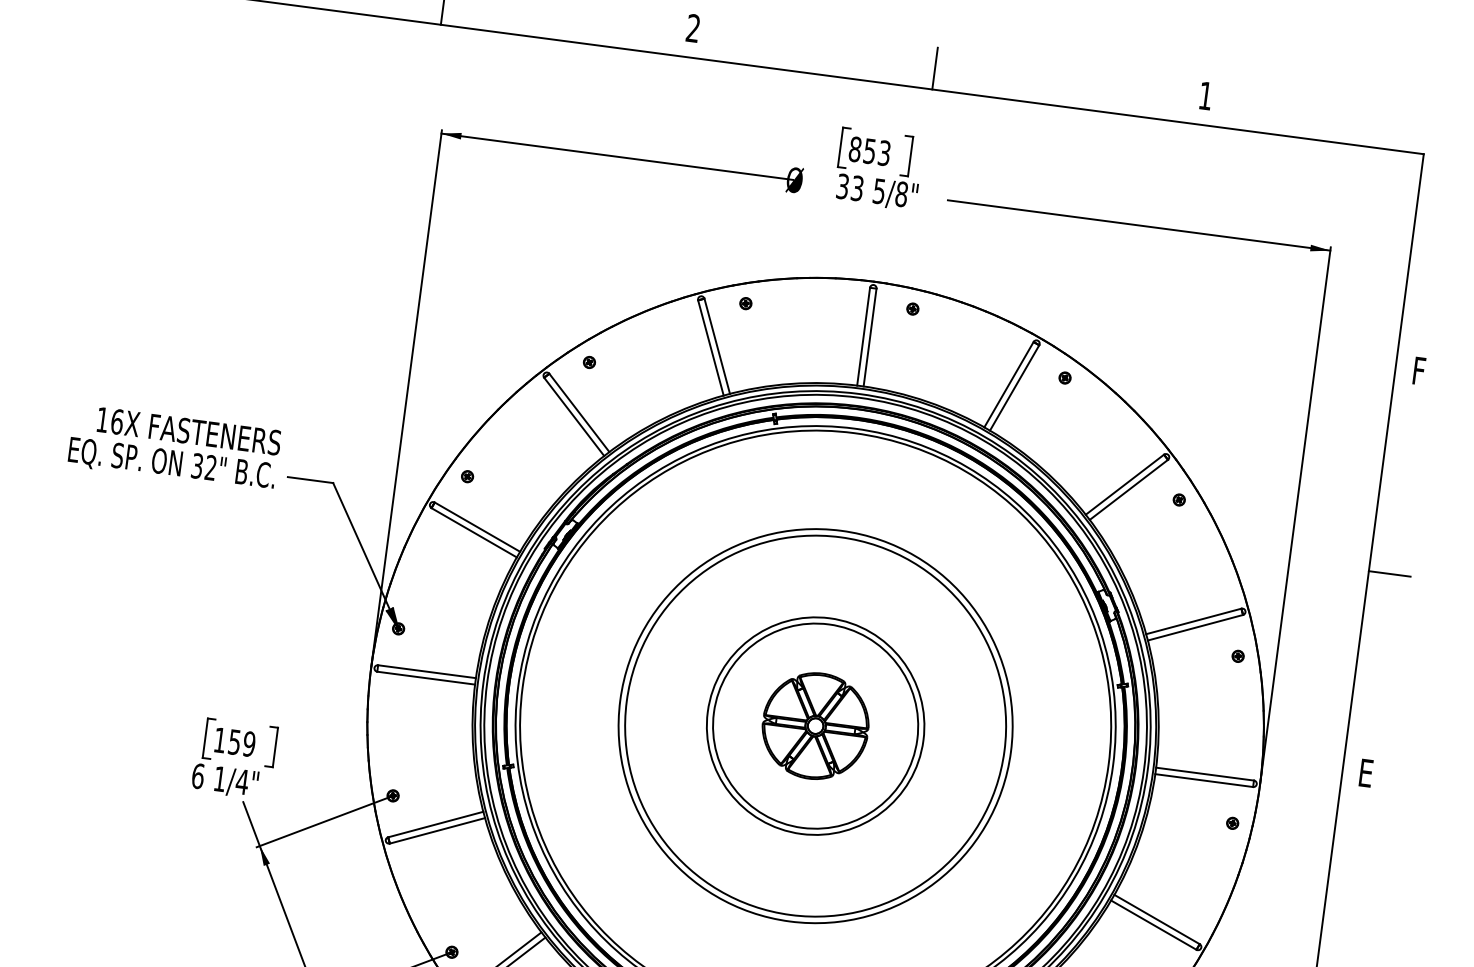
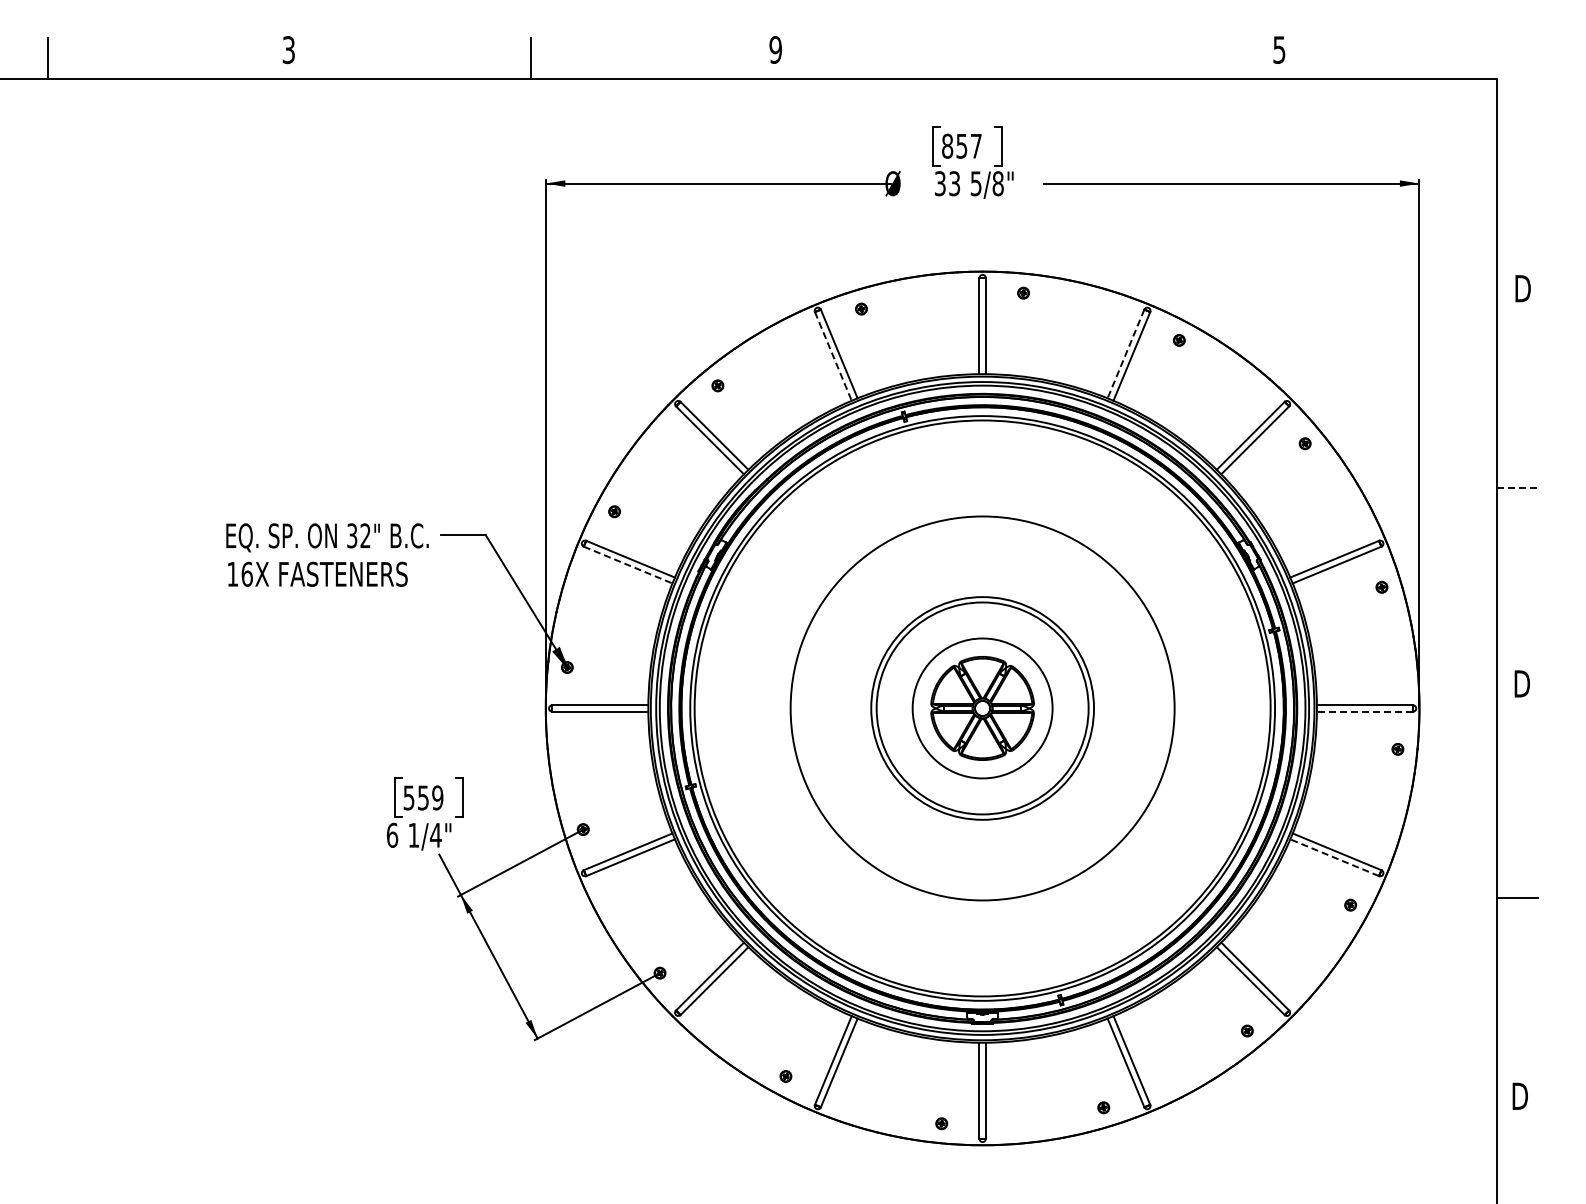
text: (693, 27) -> (775, 49), 2 -> 9
line: (935, 68) -> (1014, 57), removed
text: (1205, 95) -> (1279, 49), 1 -> 5
text: (884, 152) -> (976, 145), 853 -> 857
line: (711, 348) -> (833, 356), solid -> dashed
text: (1421, 371) -> (1522, 288), F -> D
line: (1008, 385) -> (1125, 354), solid -> dashed
text: (188, 430) -> (317, 573), moved
line: (474, 533) -> (628, 565), solid -> dashed
line: (1390, 574) -> (1518, 488), solid -> dashed
circle: (815, 726) -> (982, 708), size x0.6
circle: (815, 726) -> (982, 708), size x0.7
text: (219, 739) -> (408, 797), 159 -> 559
text: (1368, 773) -> (1522, 683), E -> D
line: (1203, 780) -> (1364, 711), solid -> dashed
line: (1153, 924) -> (1334, 857), solid -> dashed

